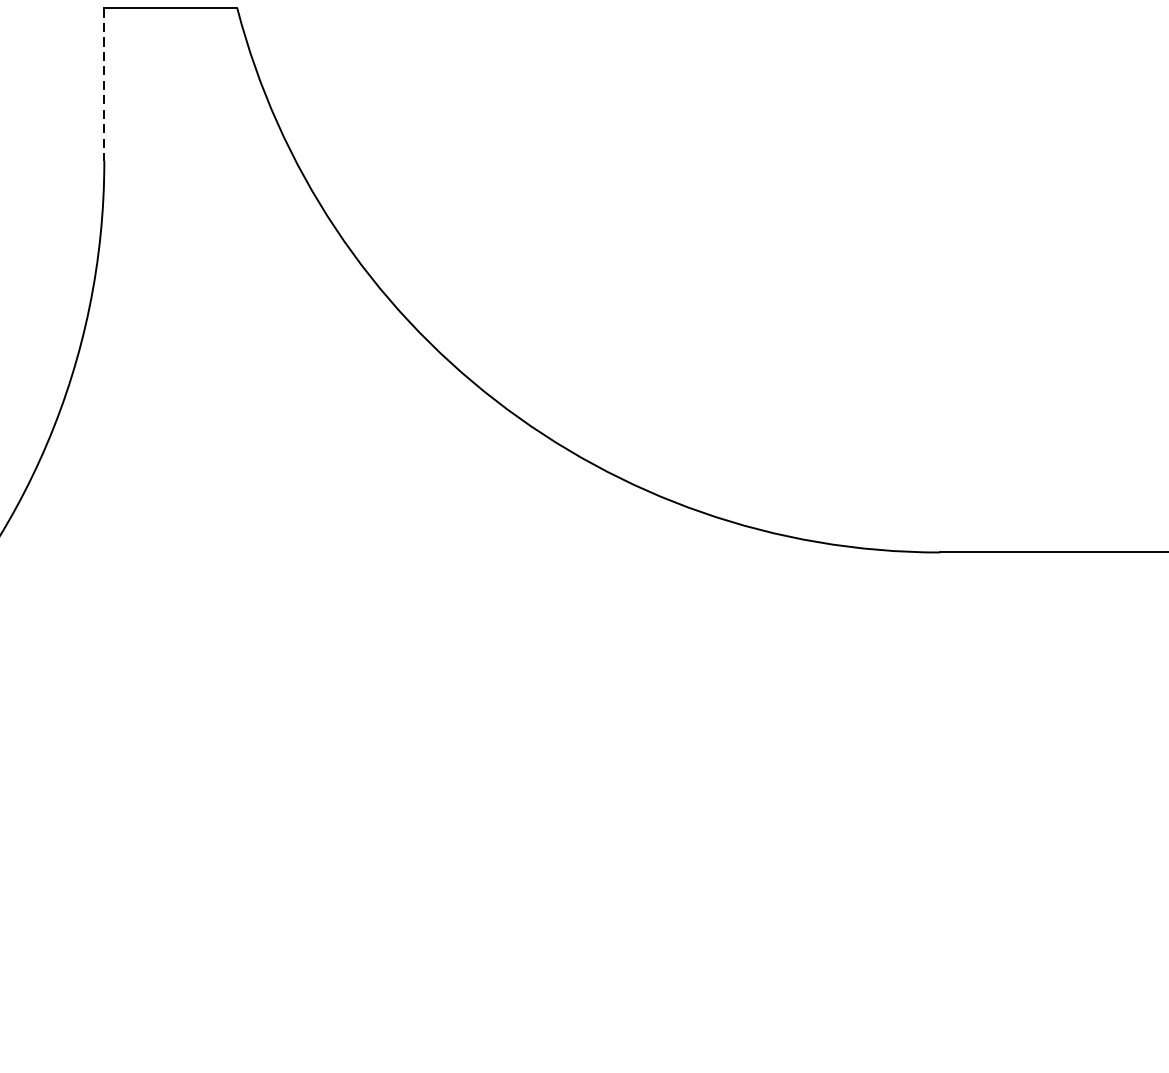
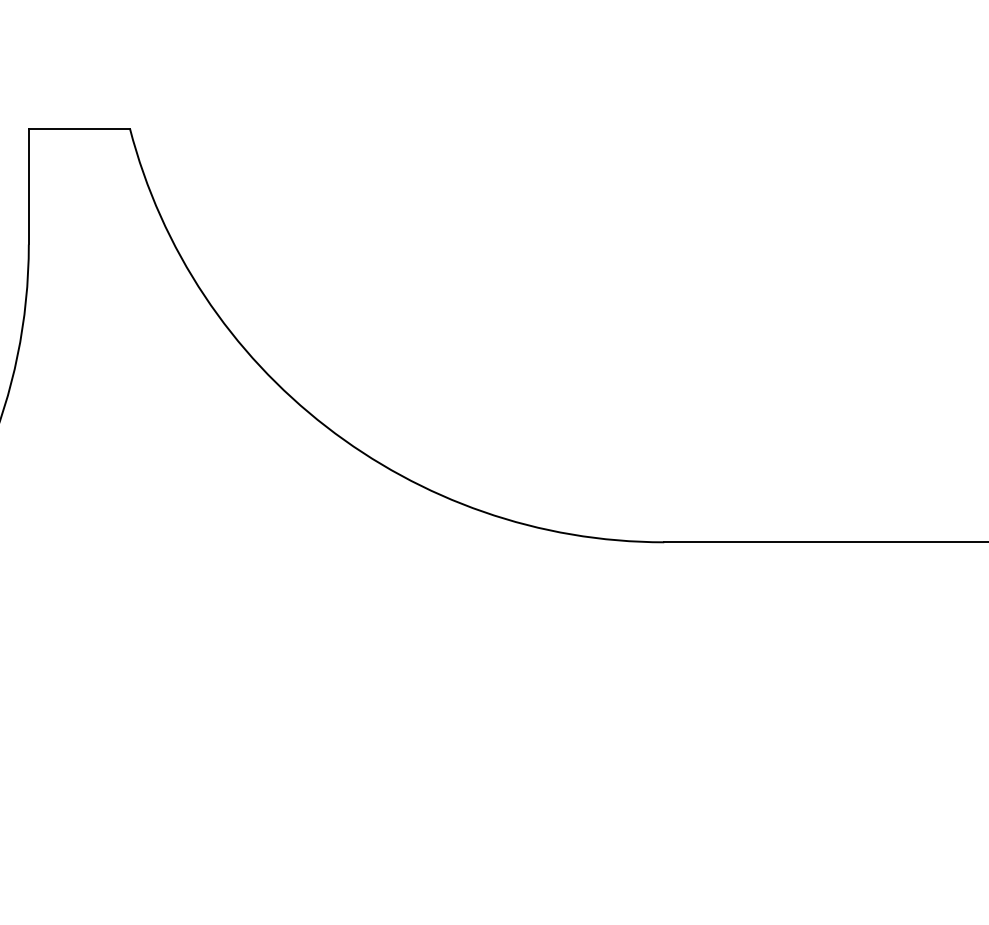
line: (103, 84) -> (28, 186), dashed -> solid

